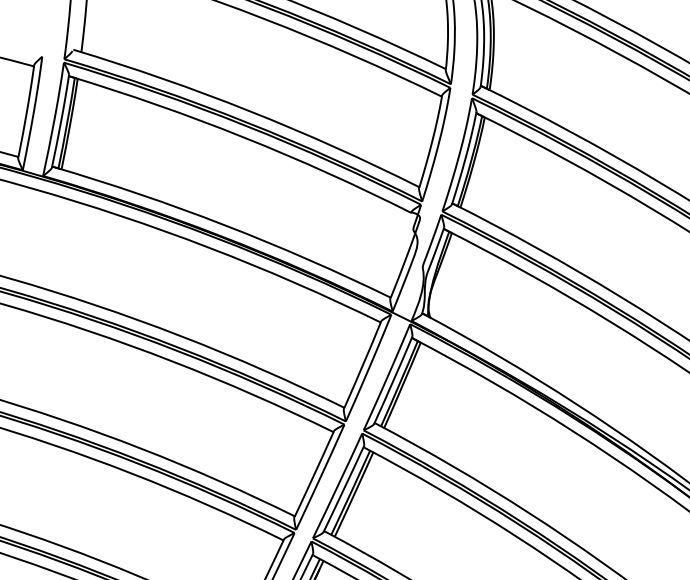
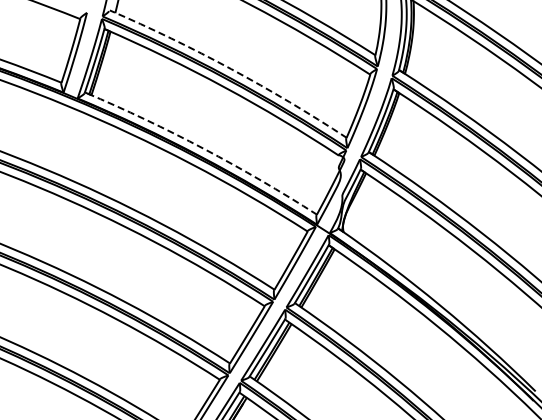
arc: (250, 111) -> (231, 69), solid -> dashed
arc: (224, 224) -> (203, 148), solid -> dashed

